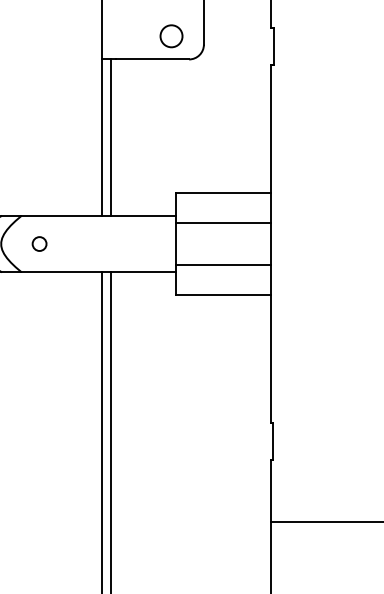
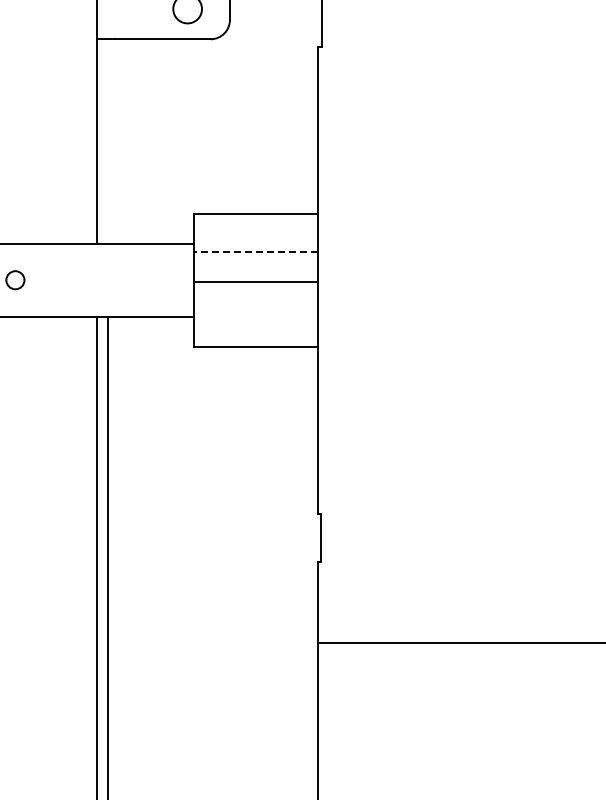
line: (110, 137) -> (108, 141), removed
line: (223, 222) -> (255, 252), solid -> dashed
line: (223, 265) -> (255, 282), moved

